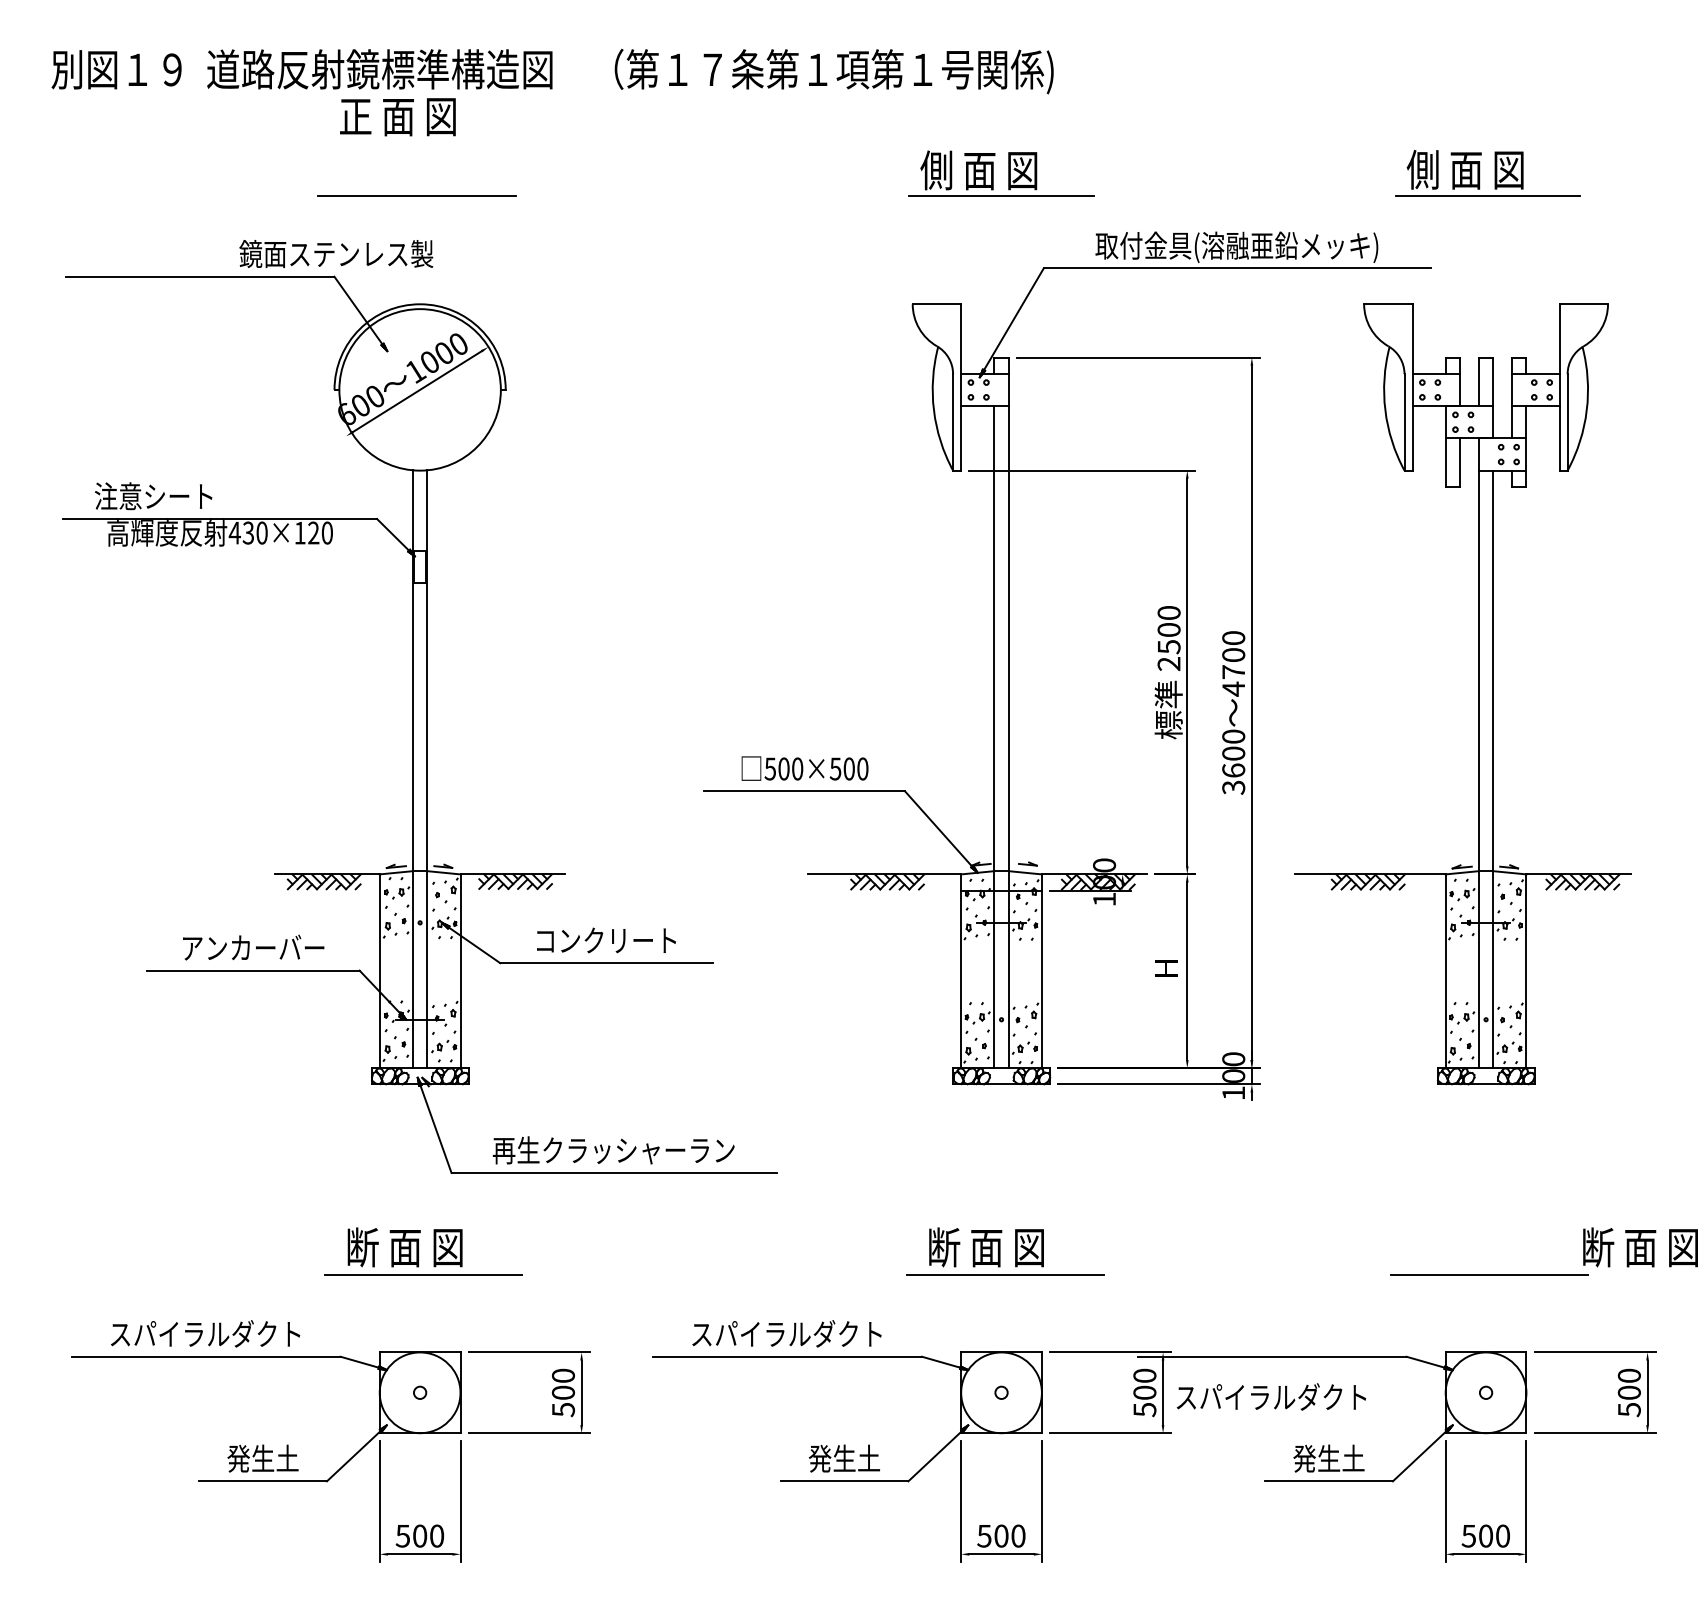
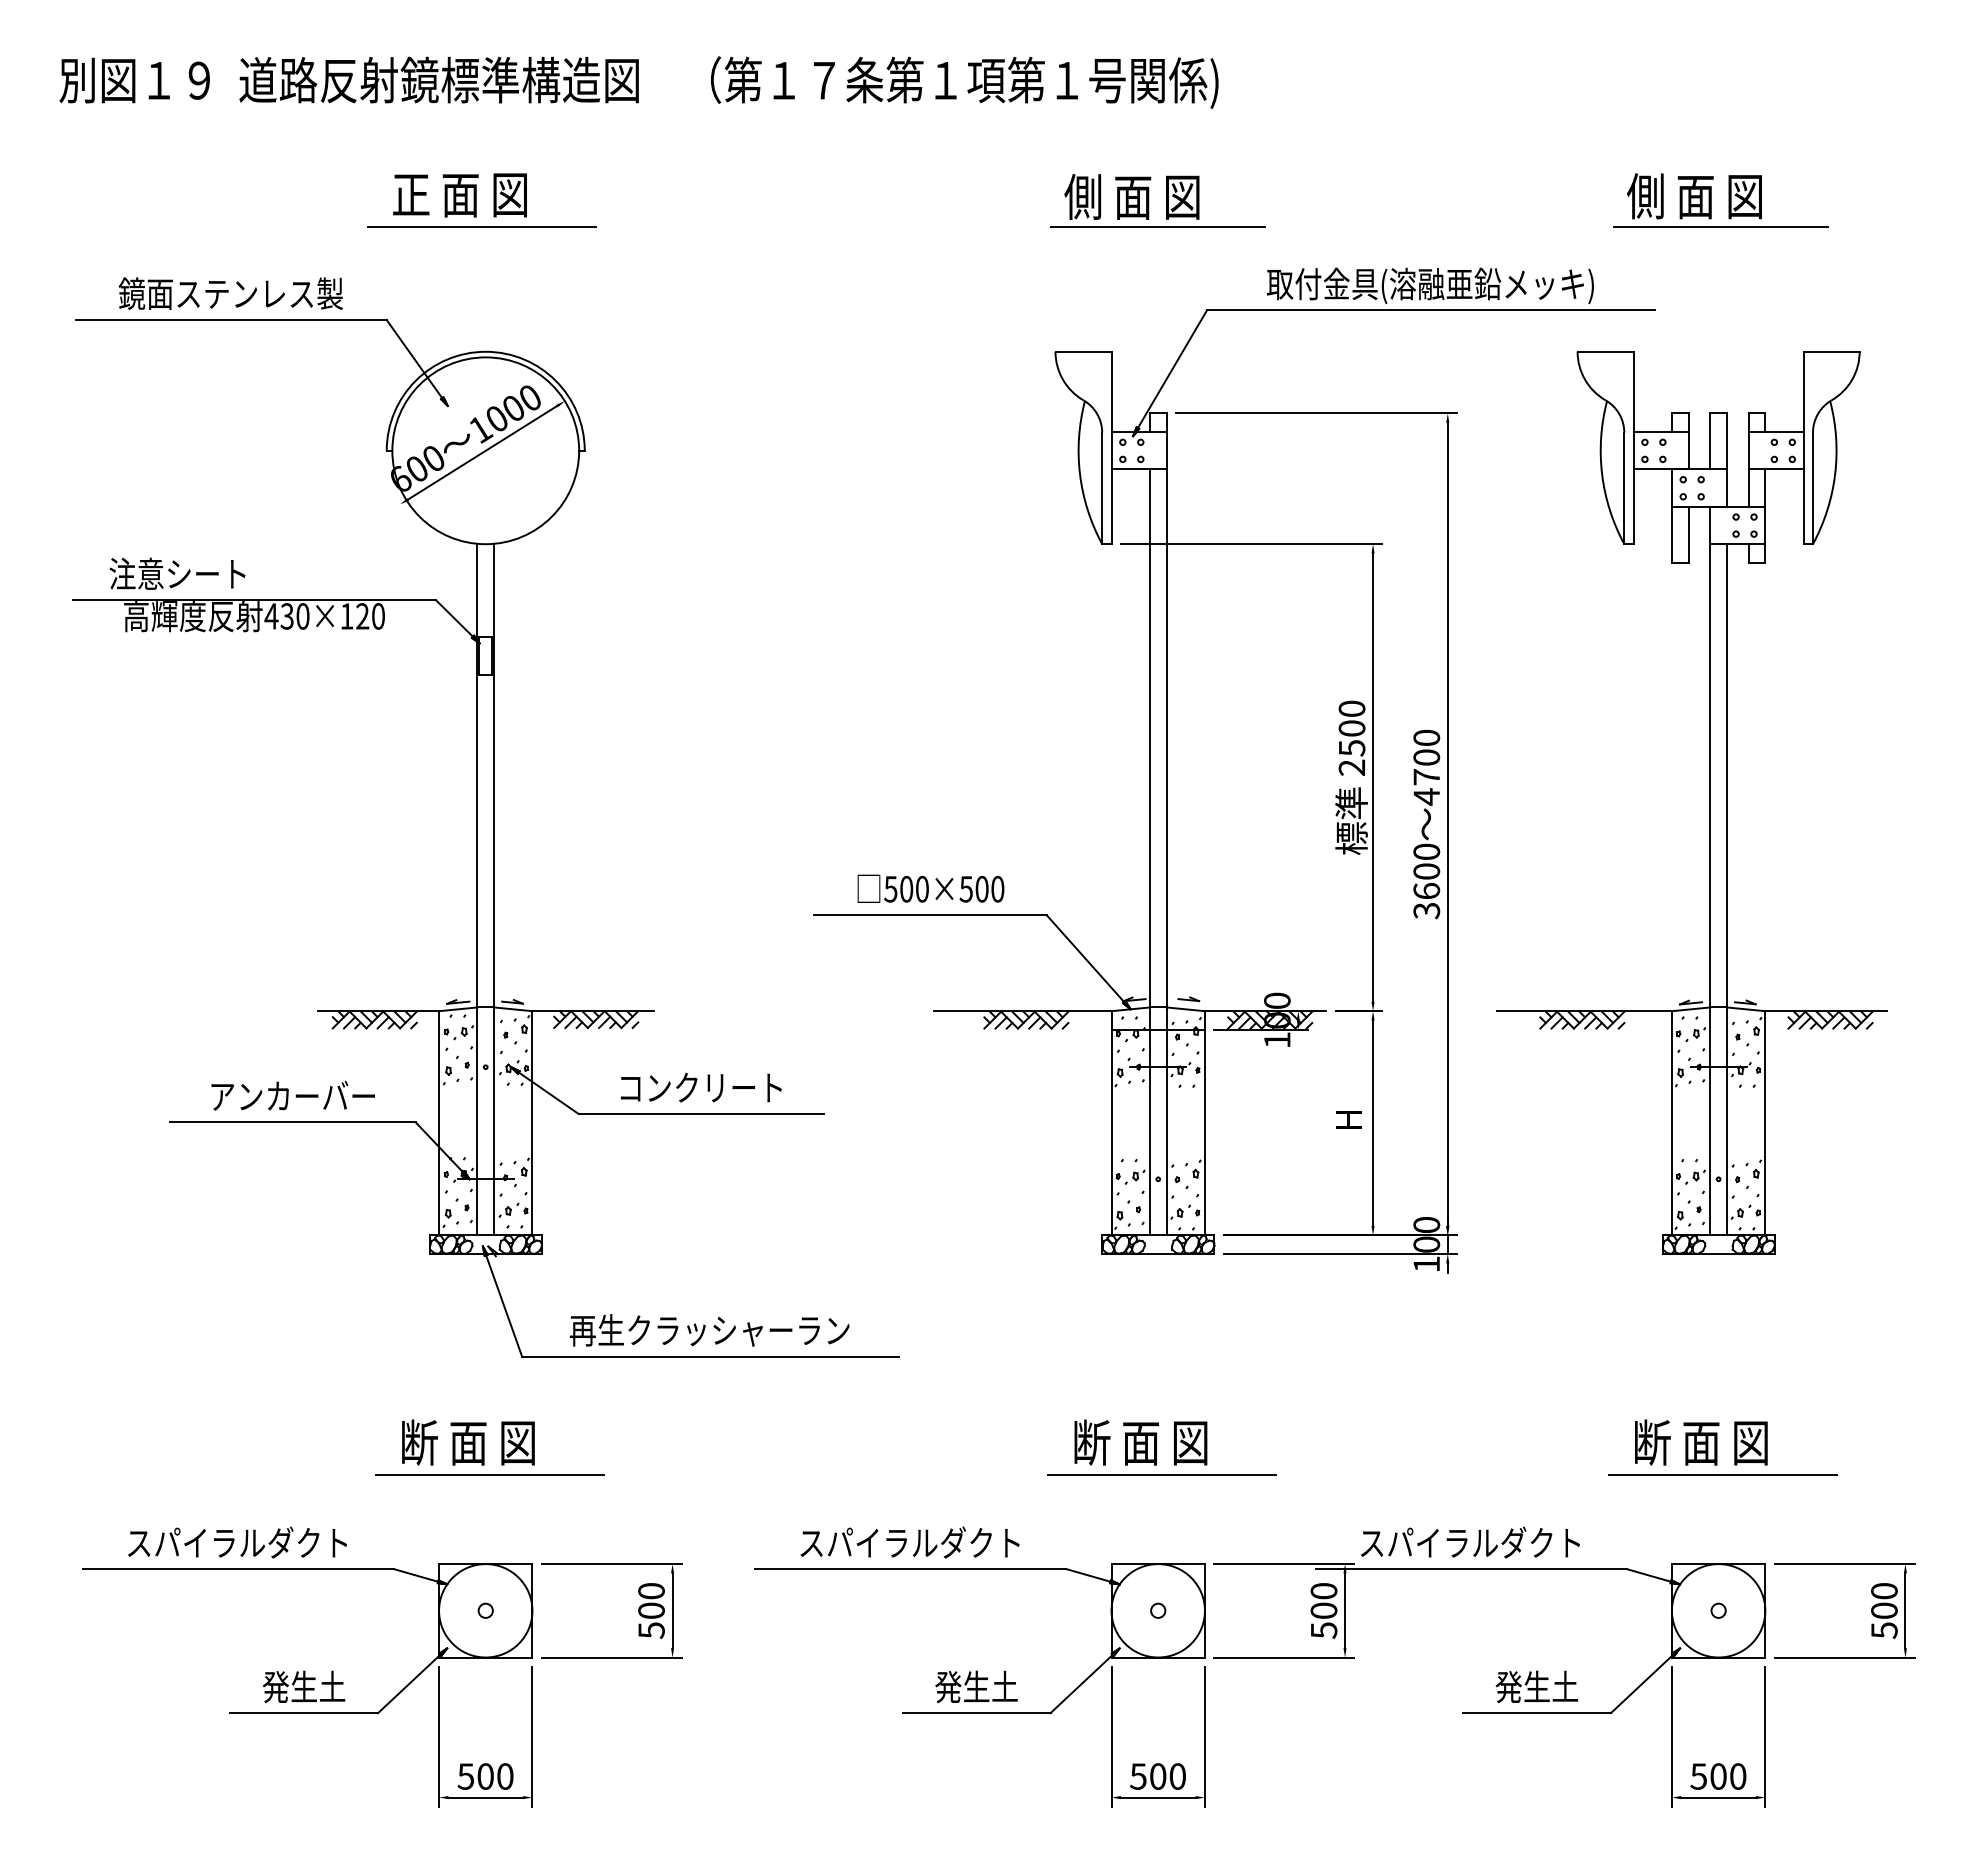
text: (397, 117) -> (459, 195), moved
text: (336, 253) -> (230, 293), moved
text: (1640, 1247) -> (1701, 1442), moved
text: (1271, 1396) -> (1470, 1542), moved

